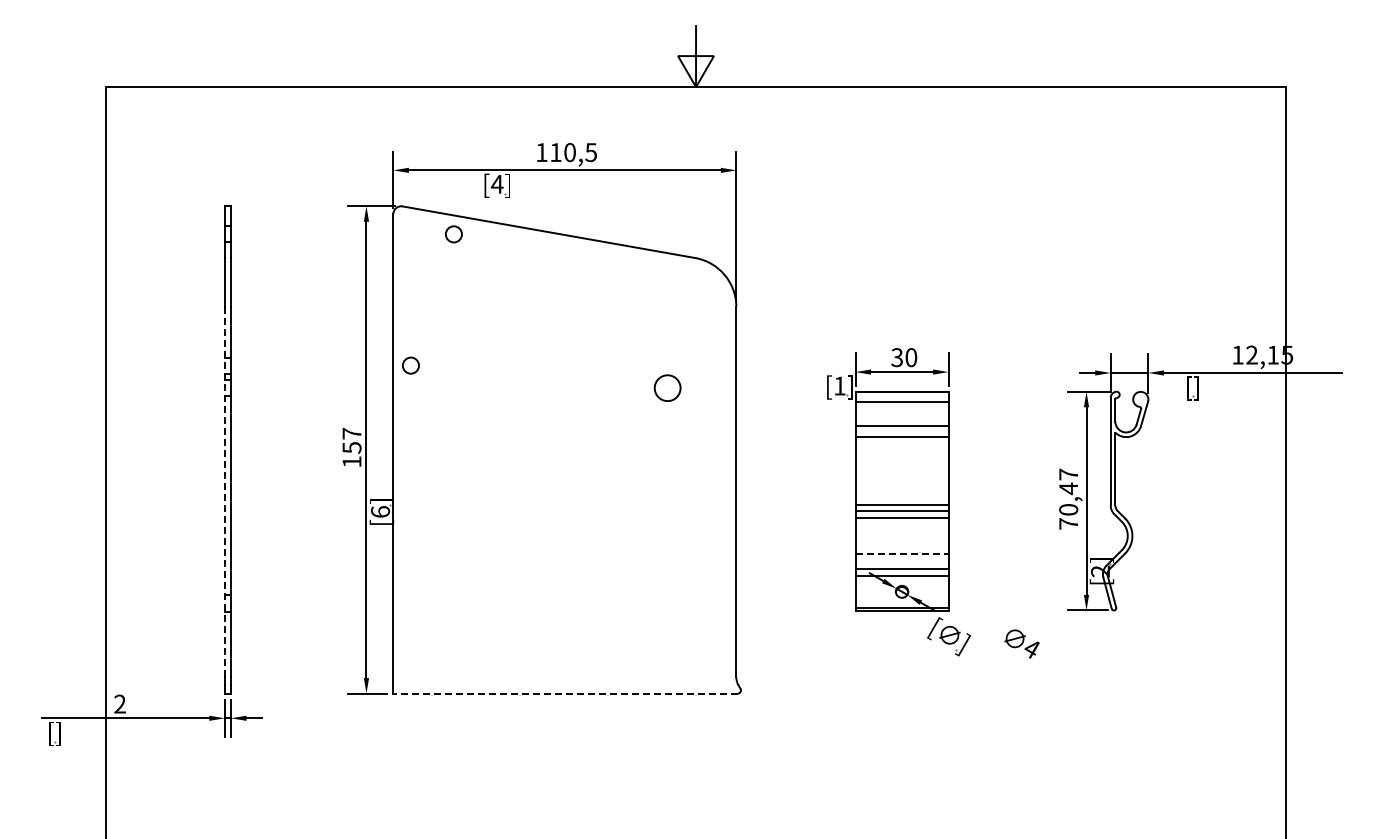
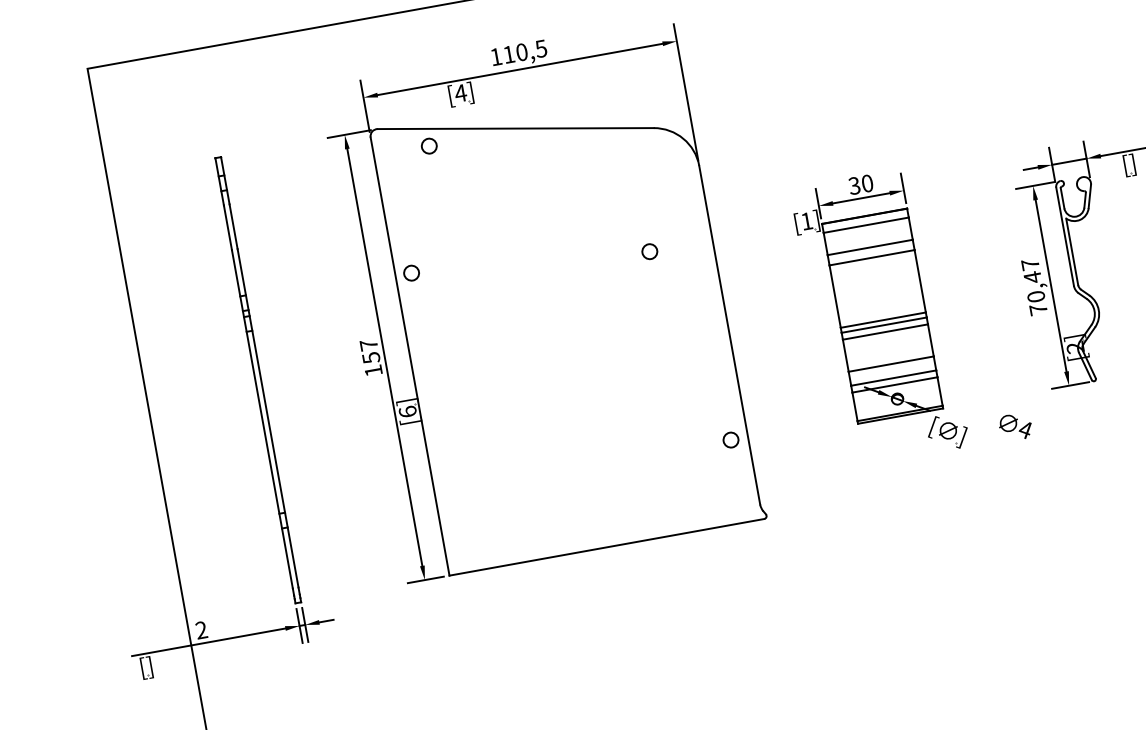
circle: (667, 388) -> (649, 251), size x0.62
line: (224, 492) -> (262, 419), dashed -> solid
line: (902, 553) -> (891, 363), dashed -> solid
circle: (717, 603) -> (730, 440), added
line: (565, 693) -> (606, 547), dashed -> solid

